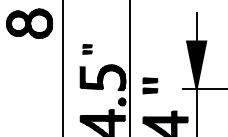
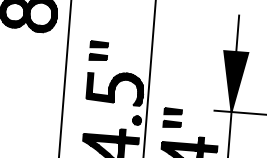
part: (87, 49) -> (98, 51), size x1.67
part: (150, 85) -> (172, 117), moved

